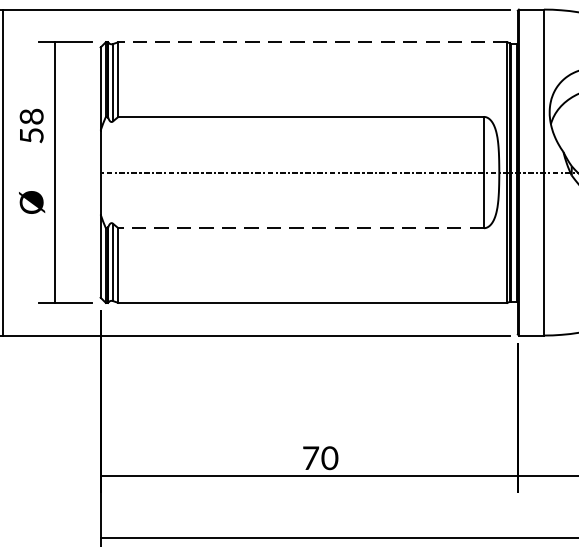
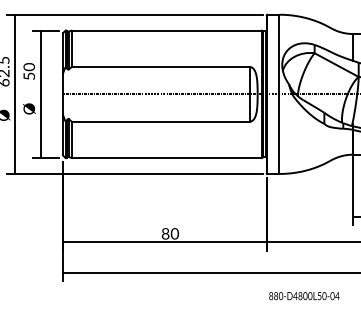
line: (312, 41) -> (166, 30), dashed -> solid
text: (32, 117) -> (29, 67), 58 -> 50
line: (300, 228) -> (160, 121), dashed -> solid
text: (310, 457) -> (165, 233), 70 -> 80

